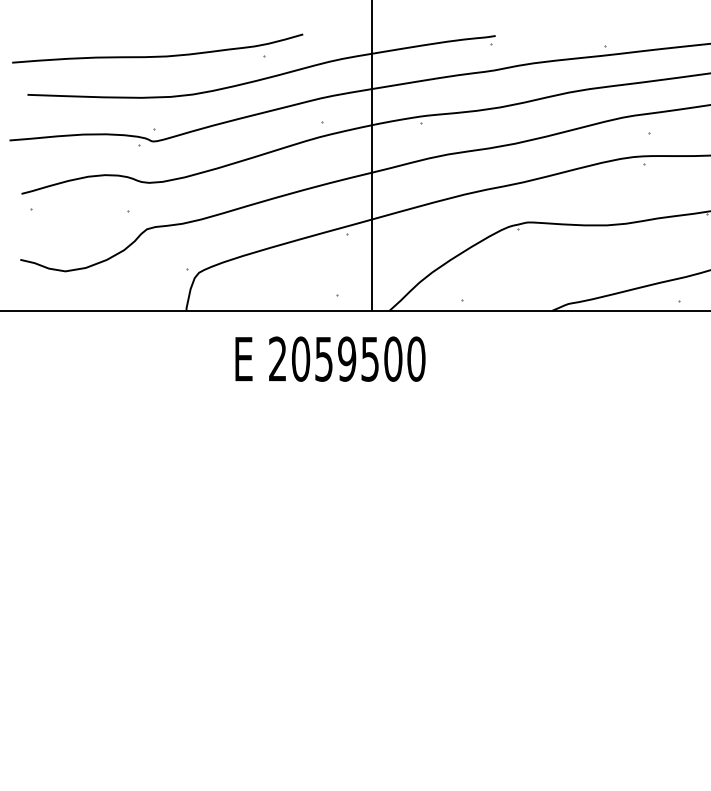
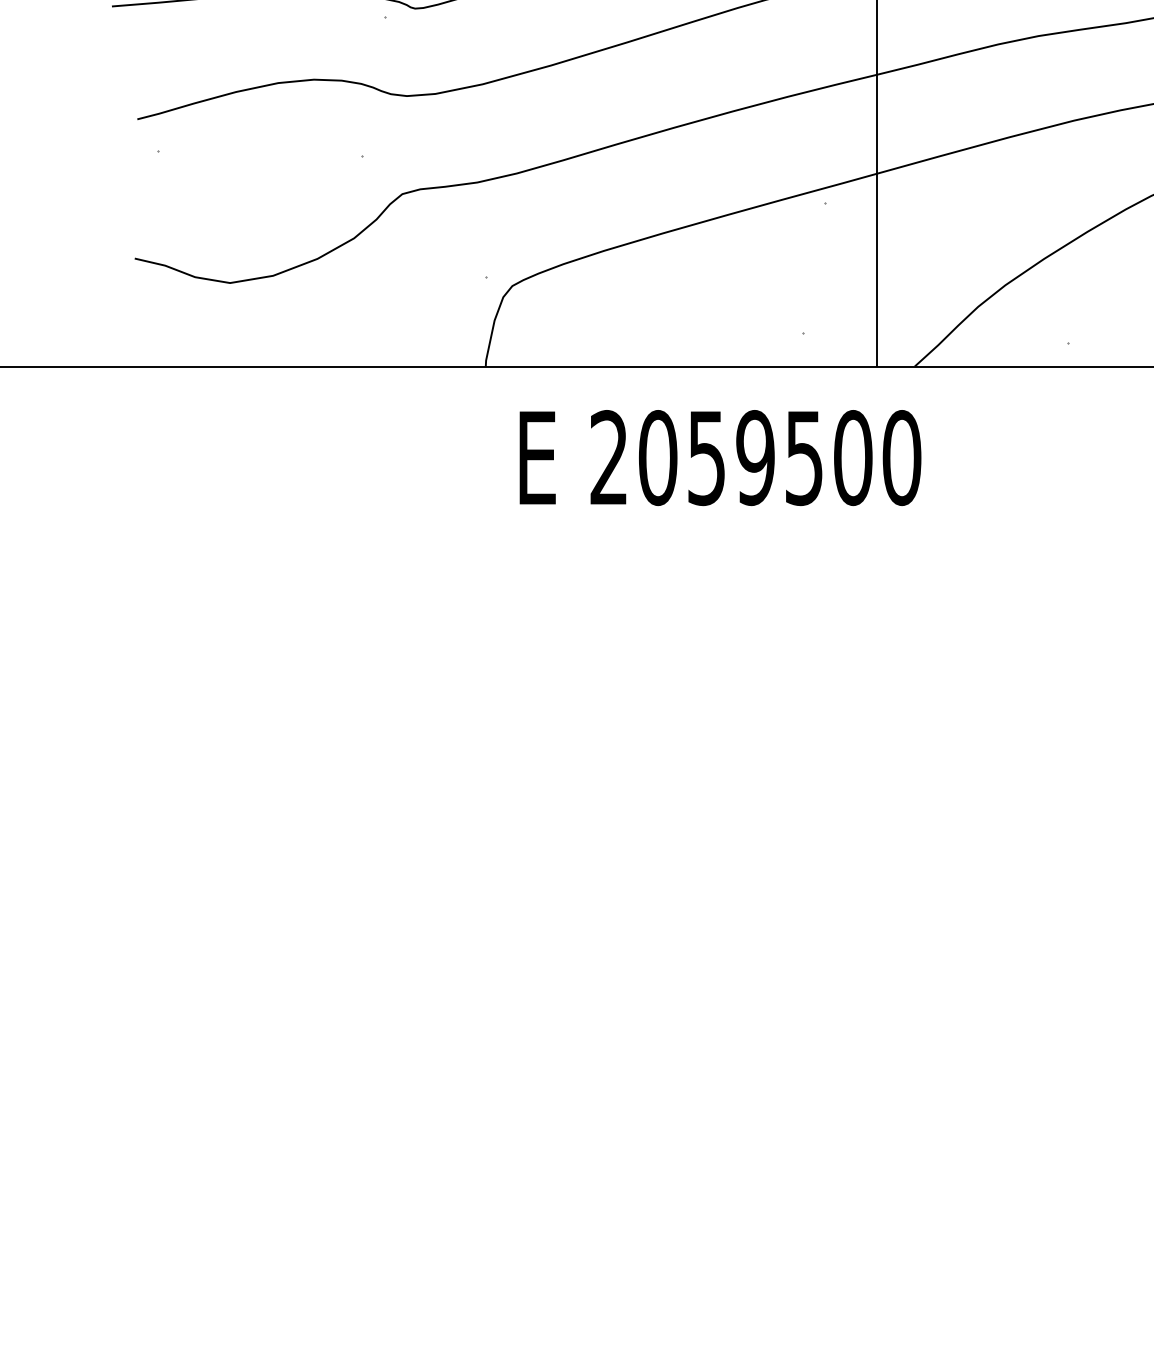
text: (330, 358) -> (720, 456), moved

